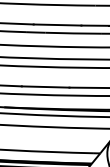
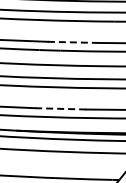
line: (57, 25) -> (73, 42), solid -> dashed
line: (45, 86) -> (60, 108), solid -> dashed

